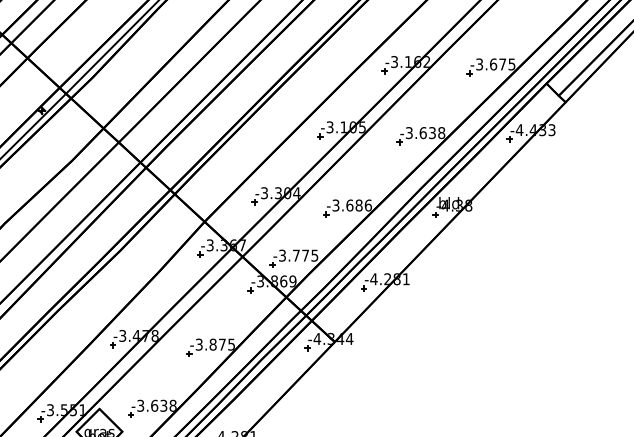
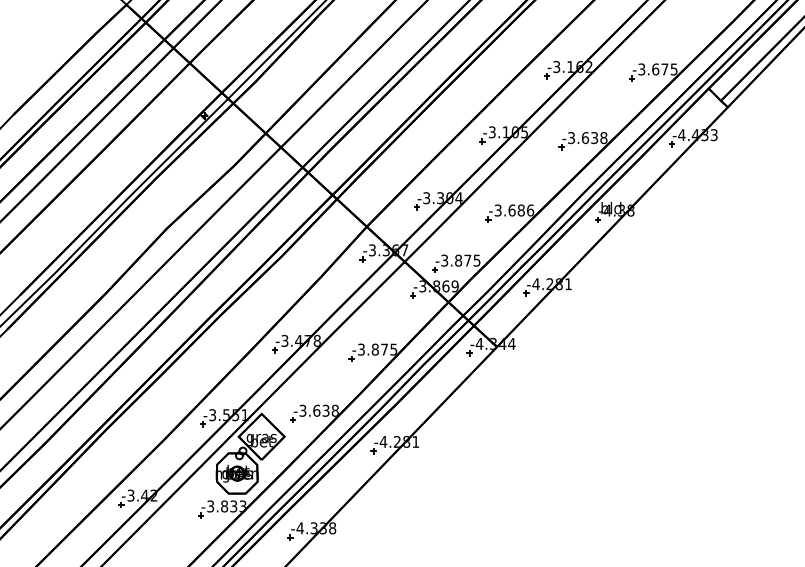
text: (296, 255) -> (458, 260), -3.775 -> -3.875

